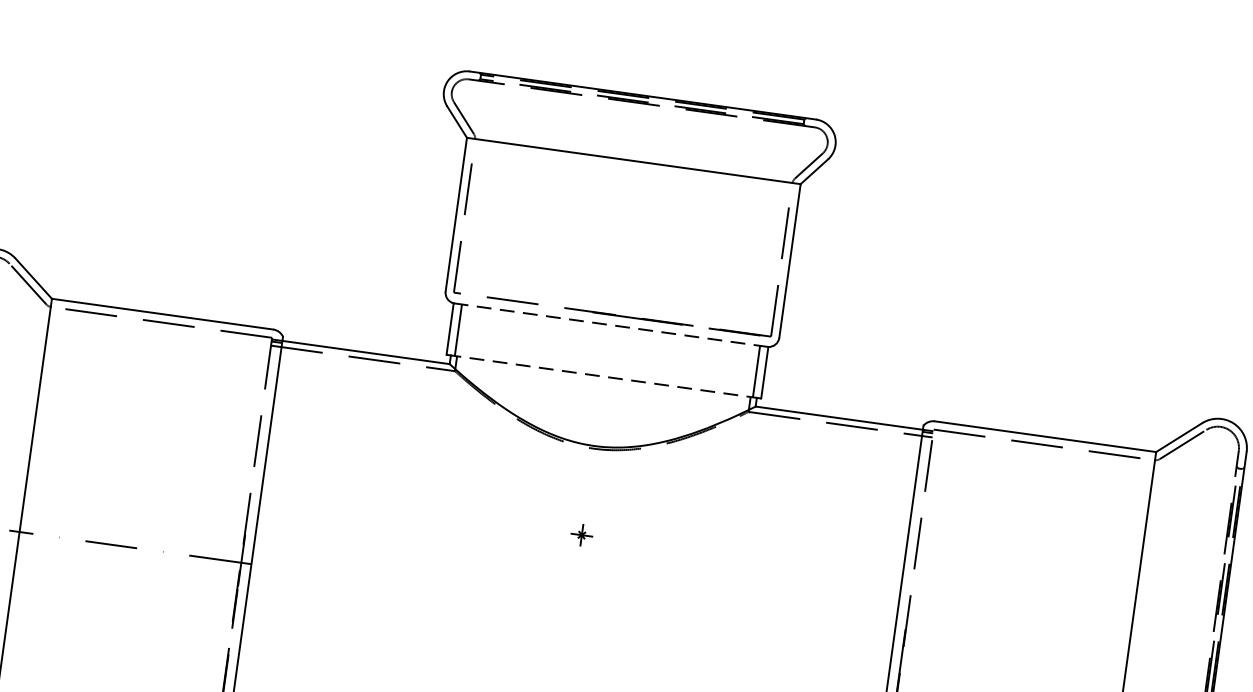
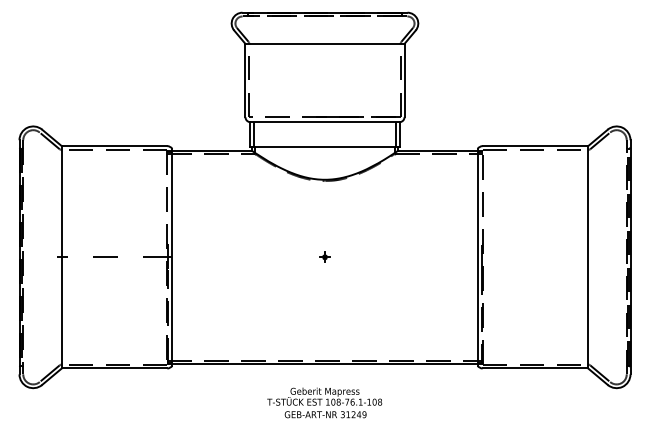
line: (609, 325) -> (324, 122), dashed -> solid
line: (602, 376) -> (324, 146), dashed -> solid
part: (581, 533) -> (324, 256), moved

